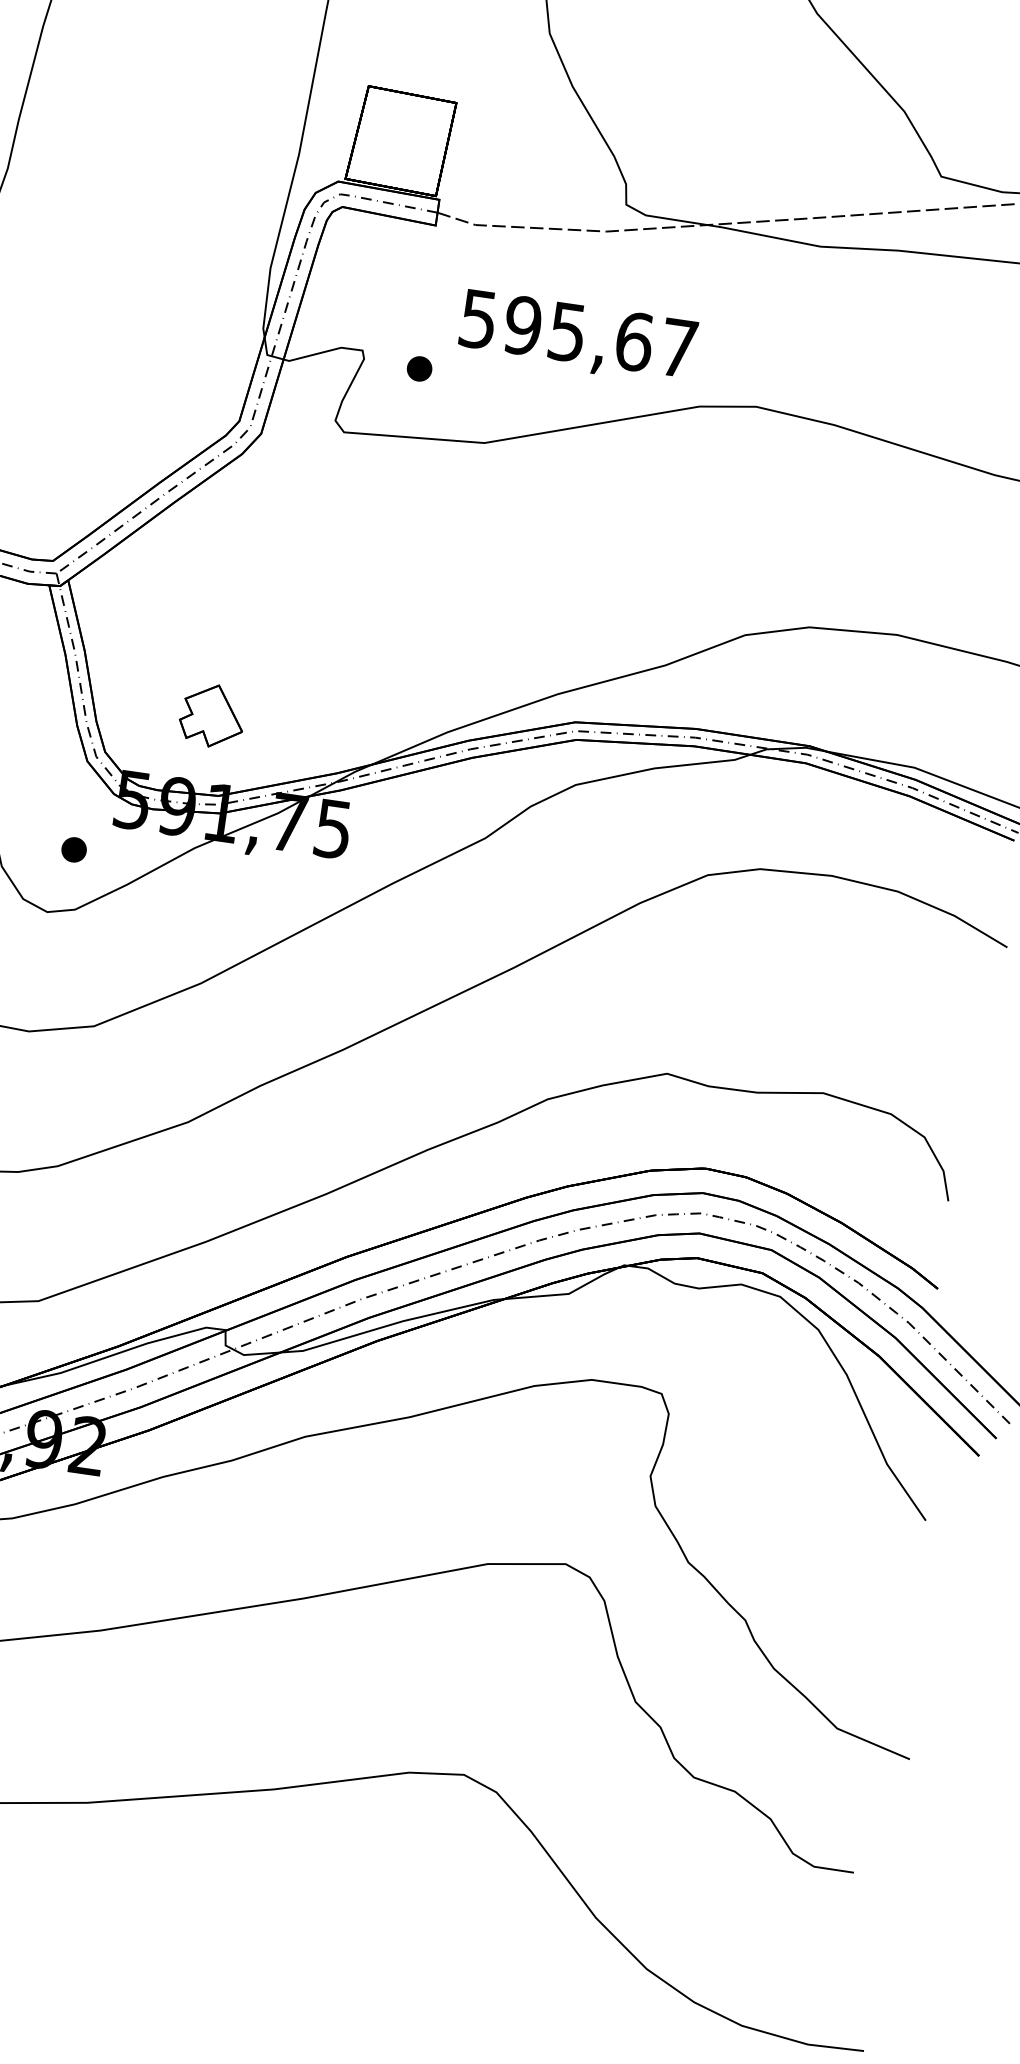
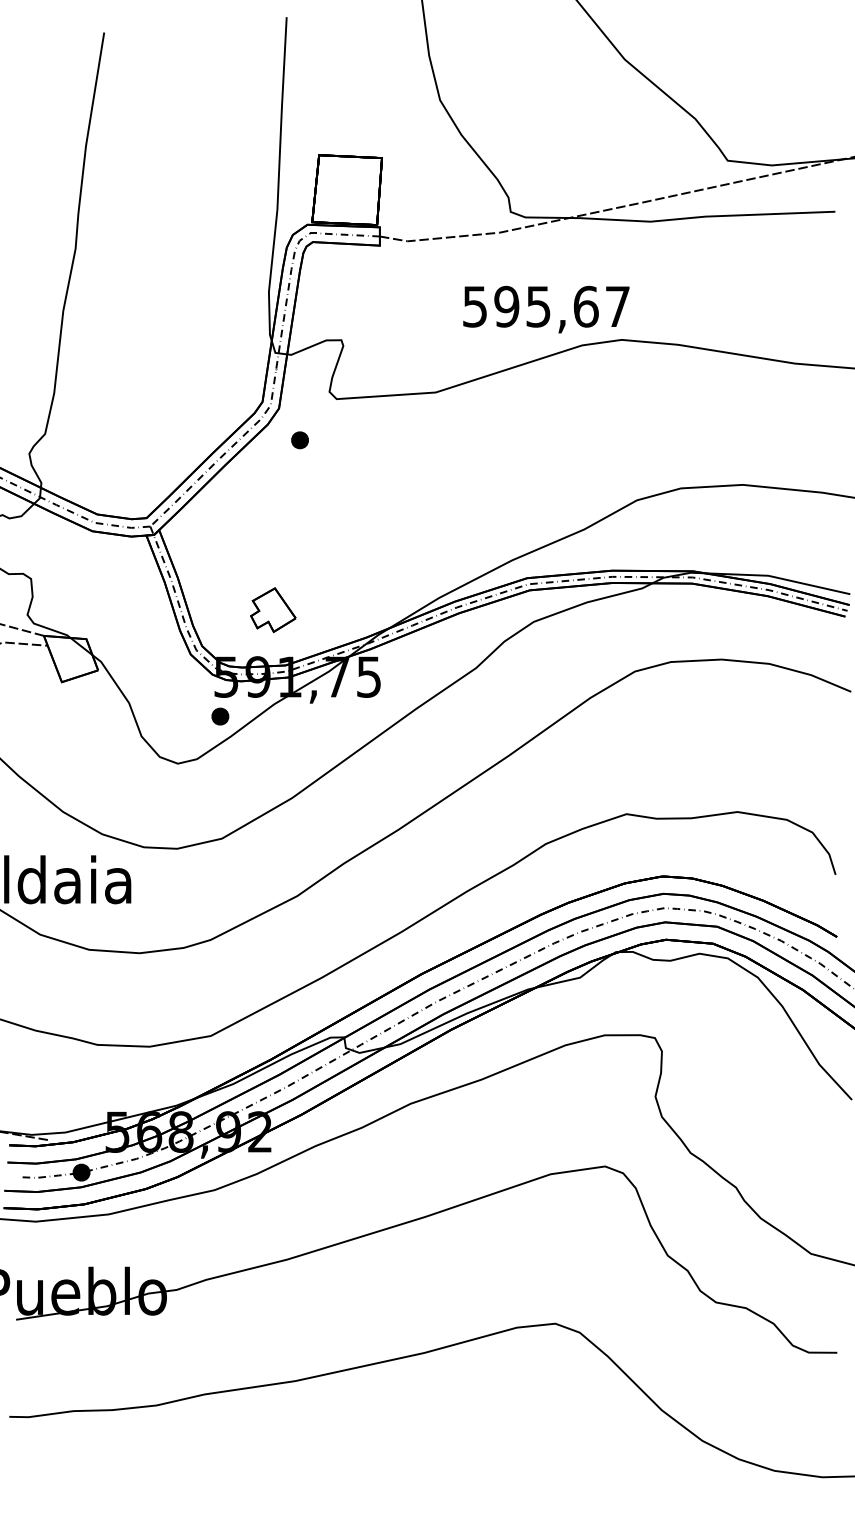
text: (578, 337) -> (546, 309), moved
part: (418, 369) -> (299, 440), moved
part: (74, 849) -> (220, 716), moved

